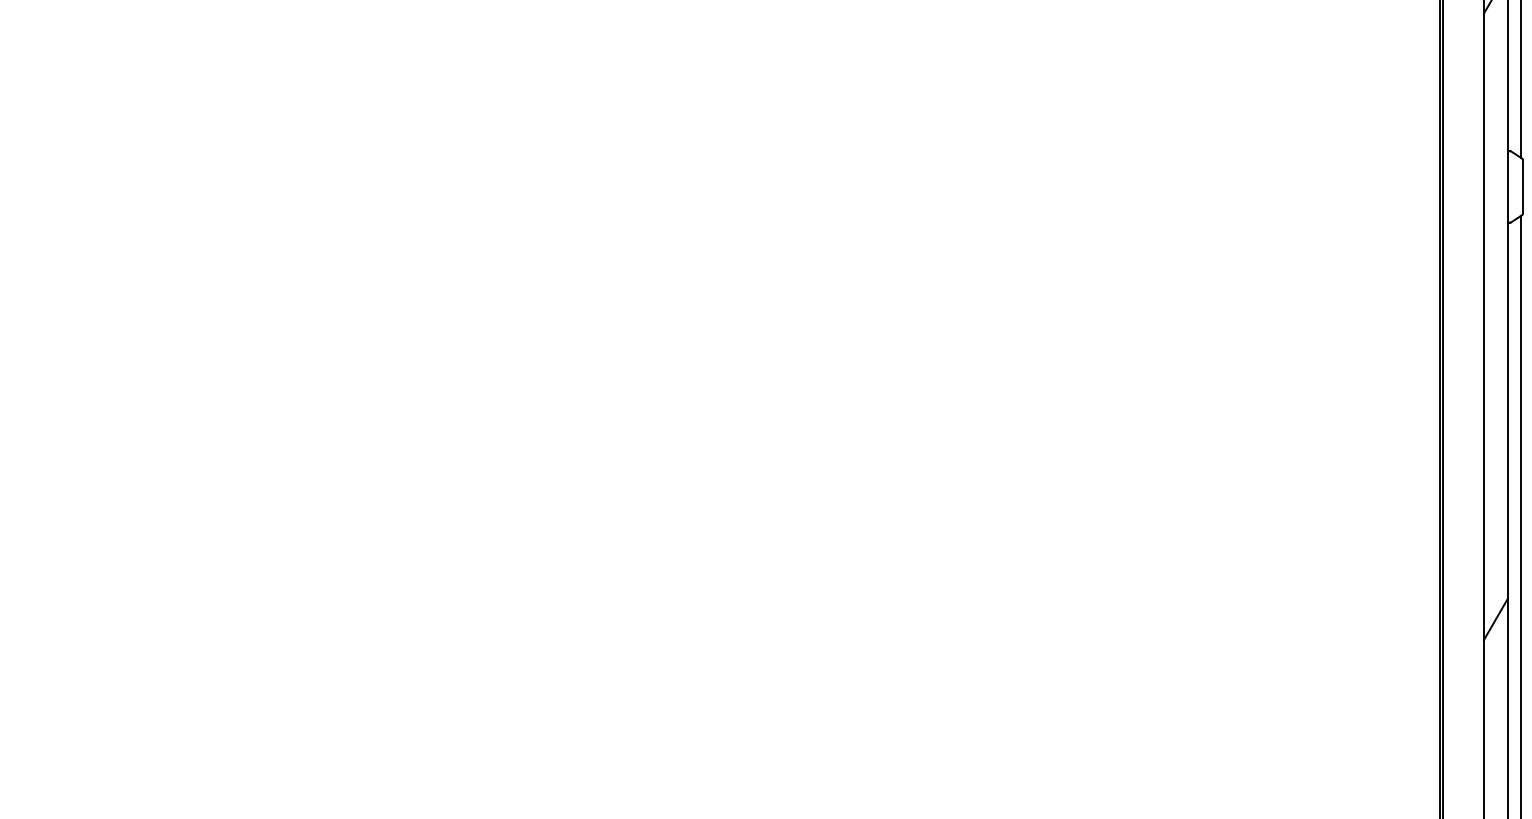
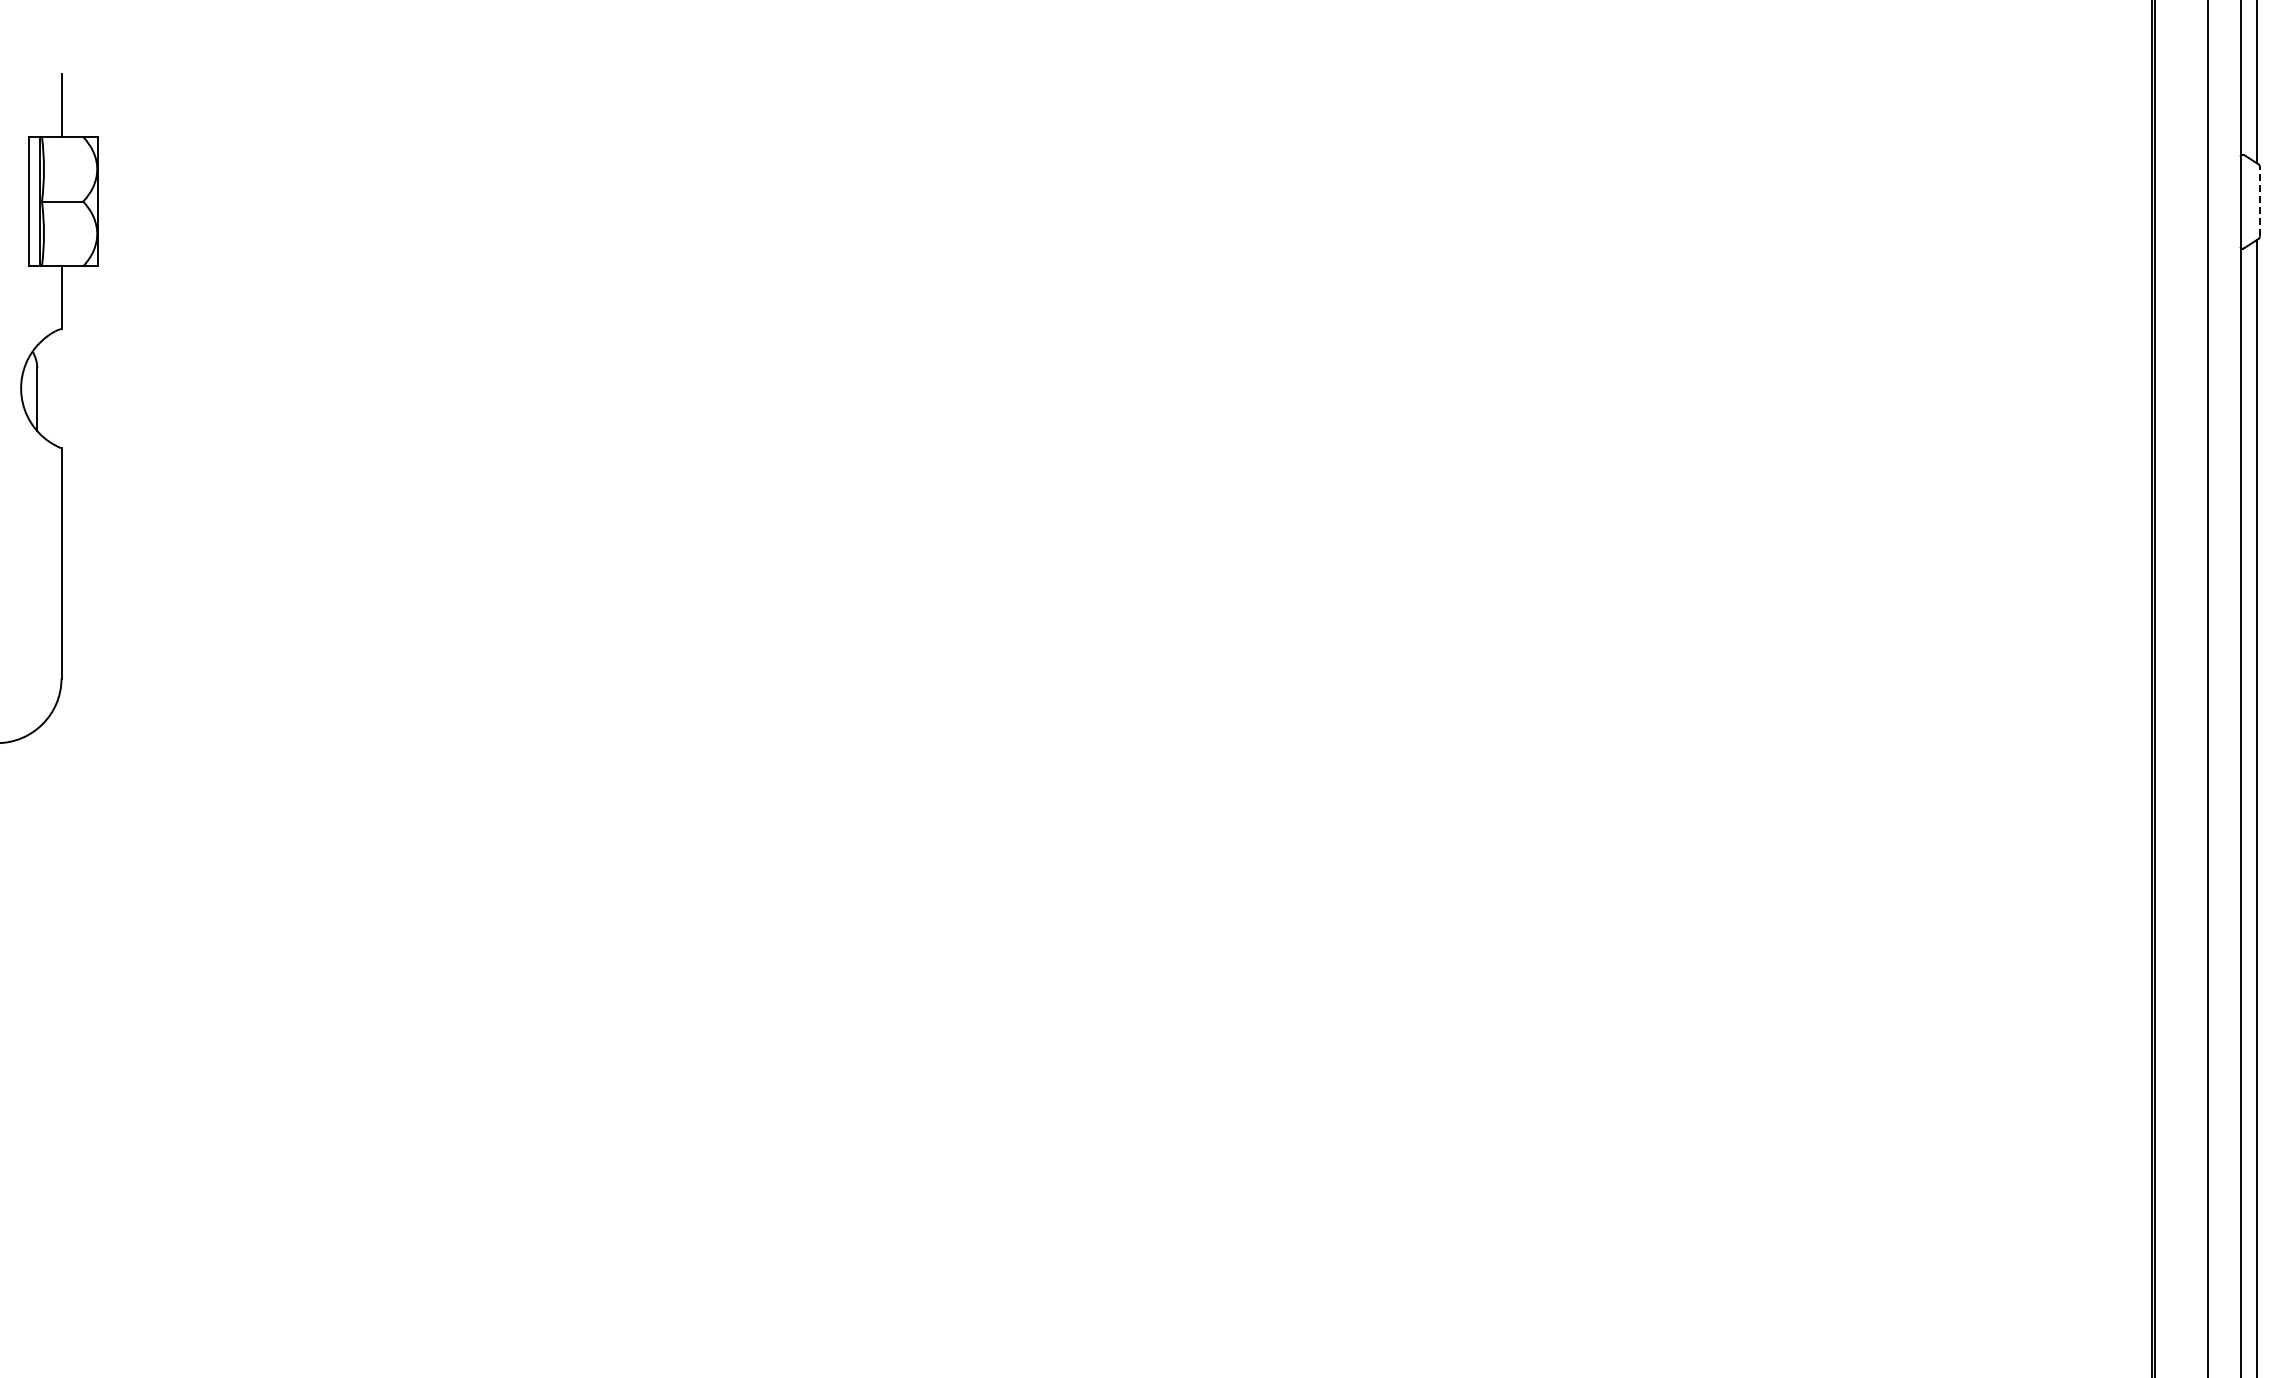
line: (1522, 186) -> (2259, 201), solid -> dashed
hatch: (1495, 619) -> (2224, 768), removed

